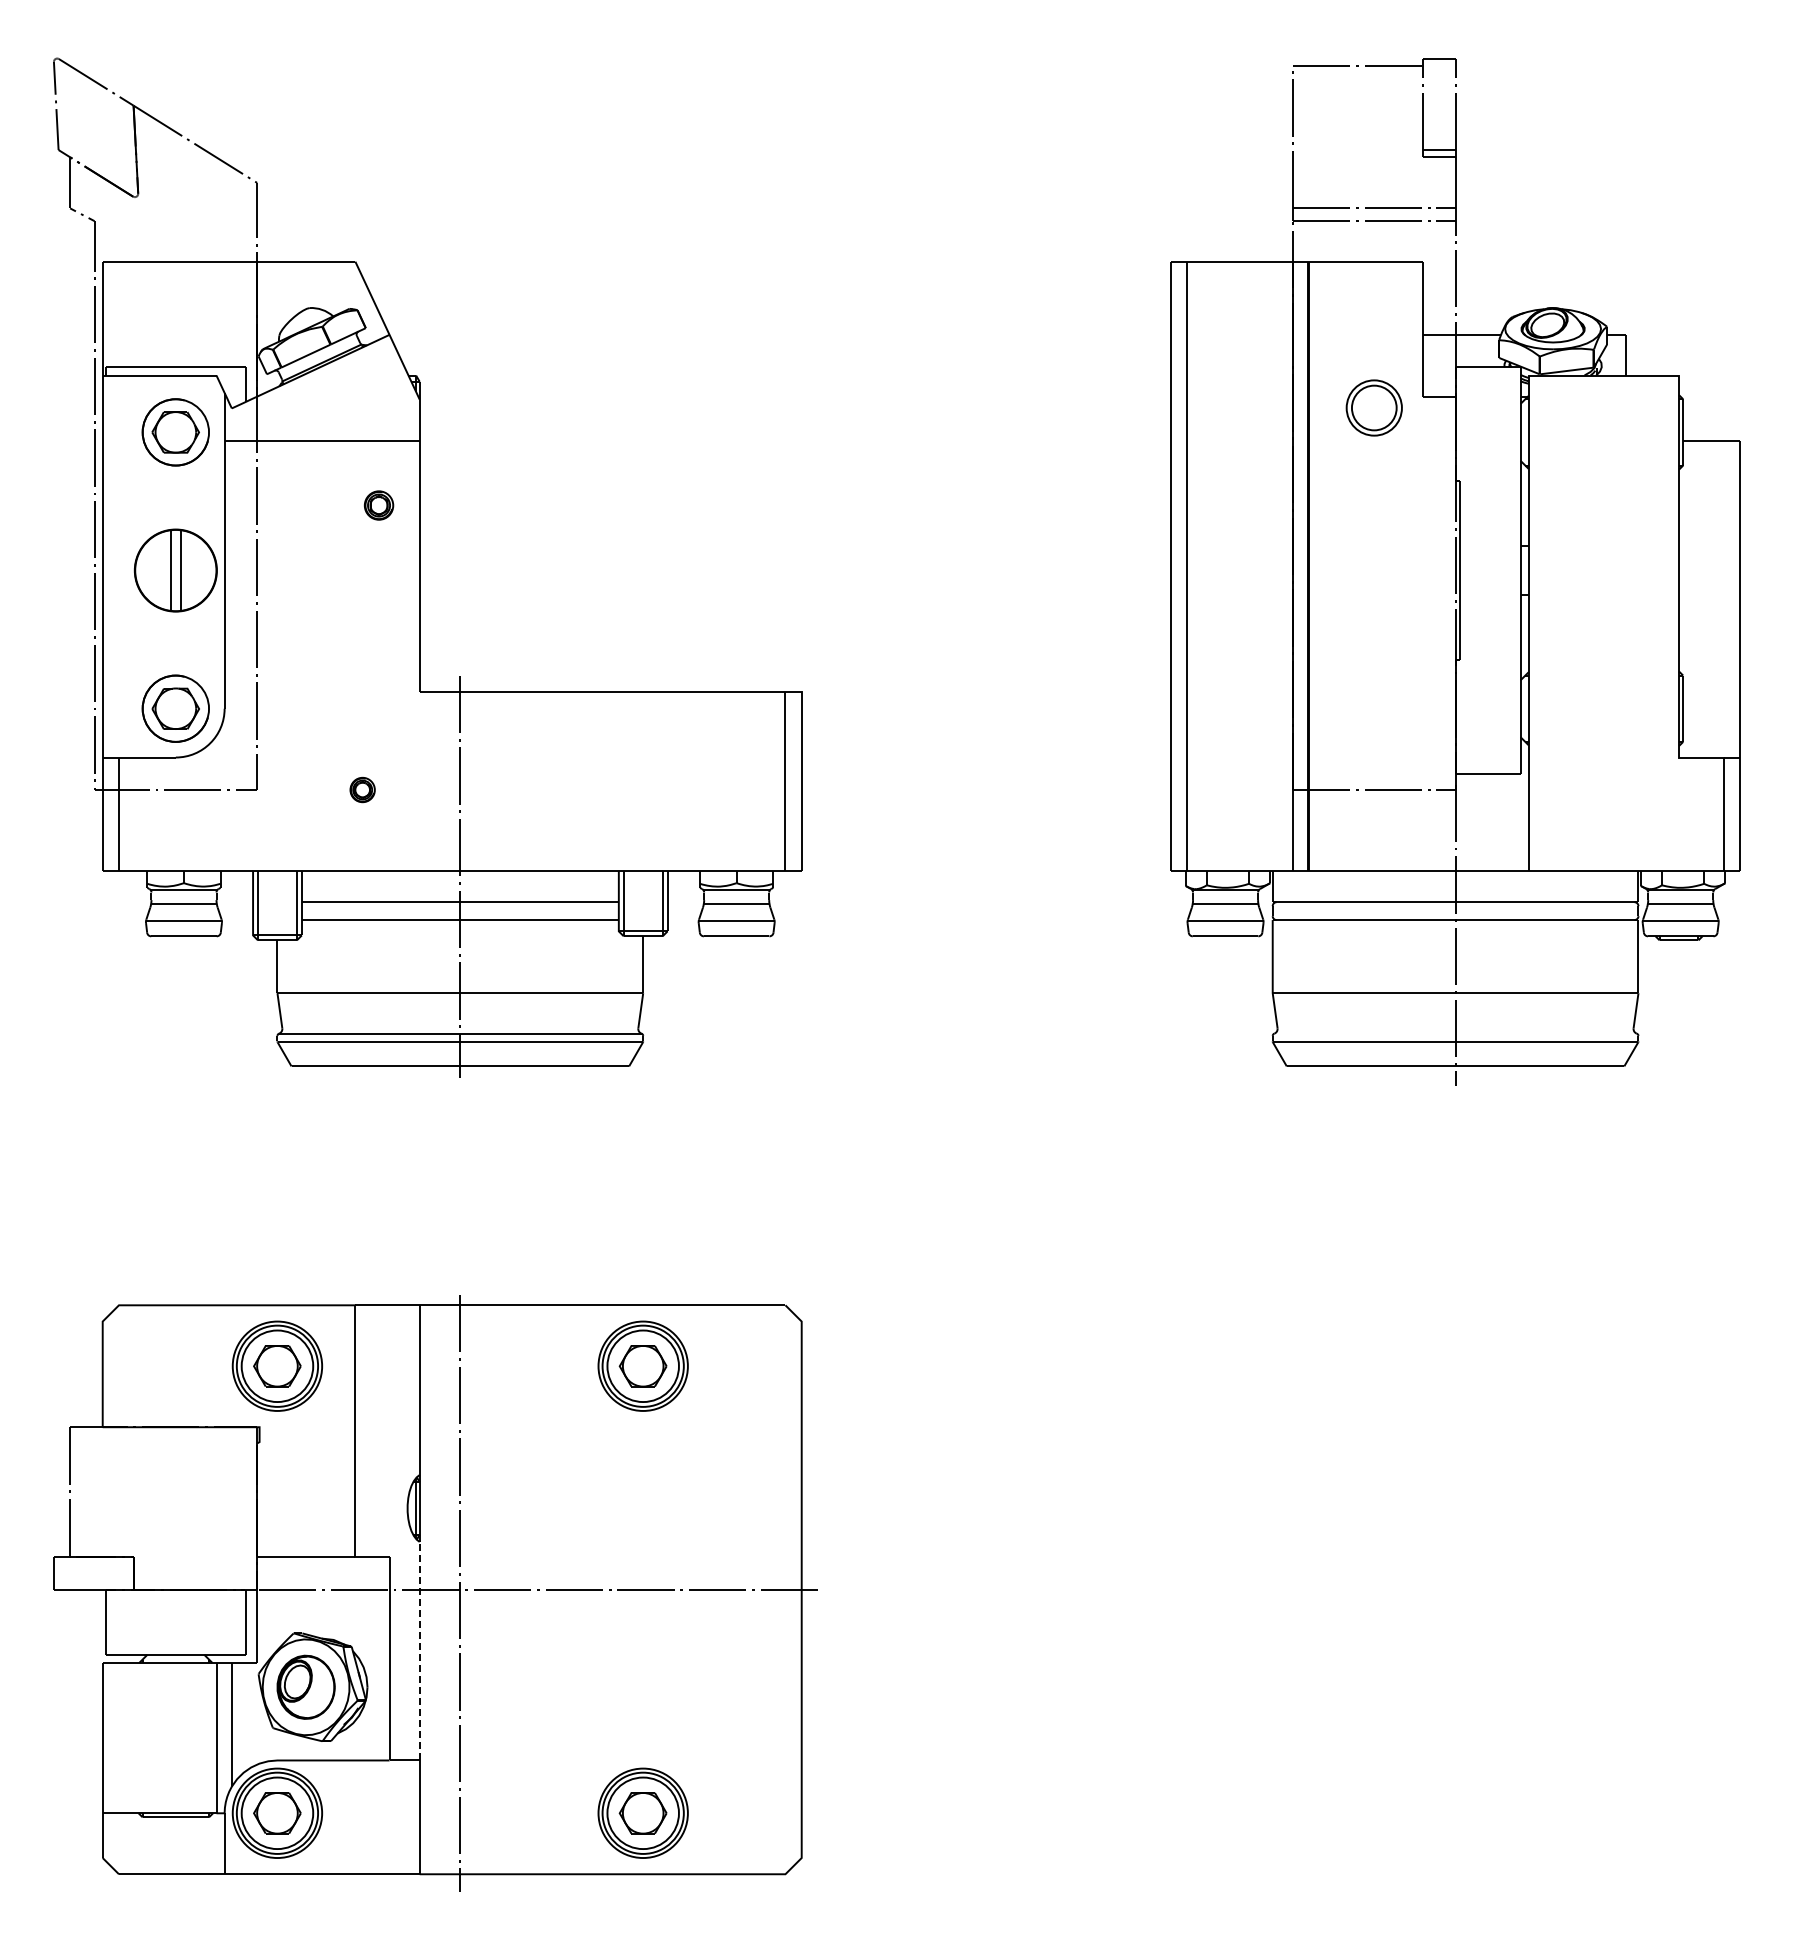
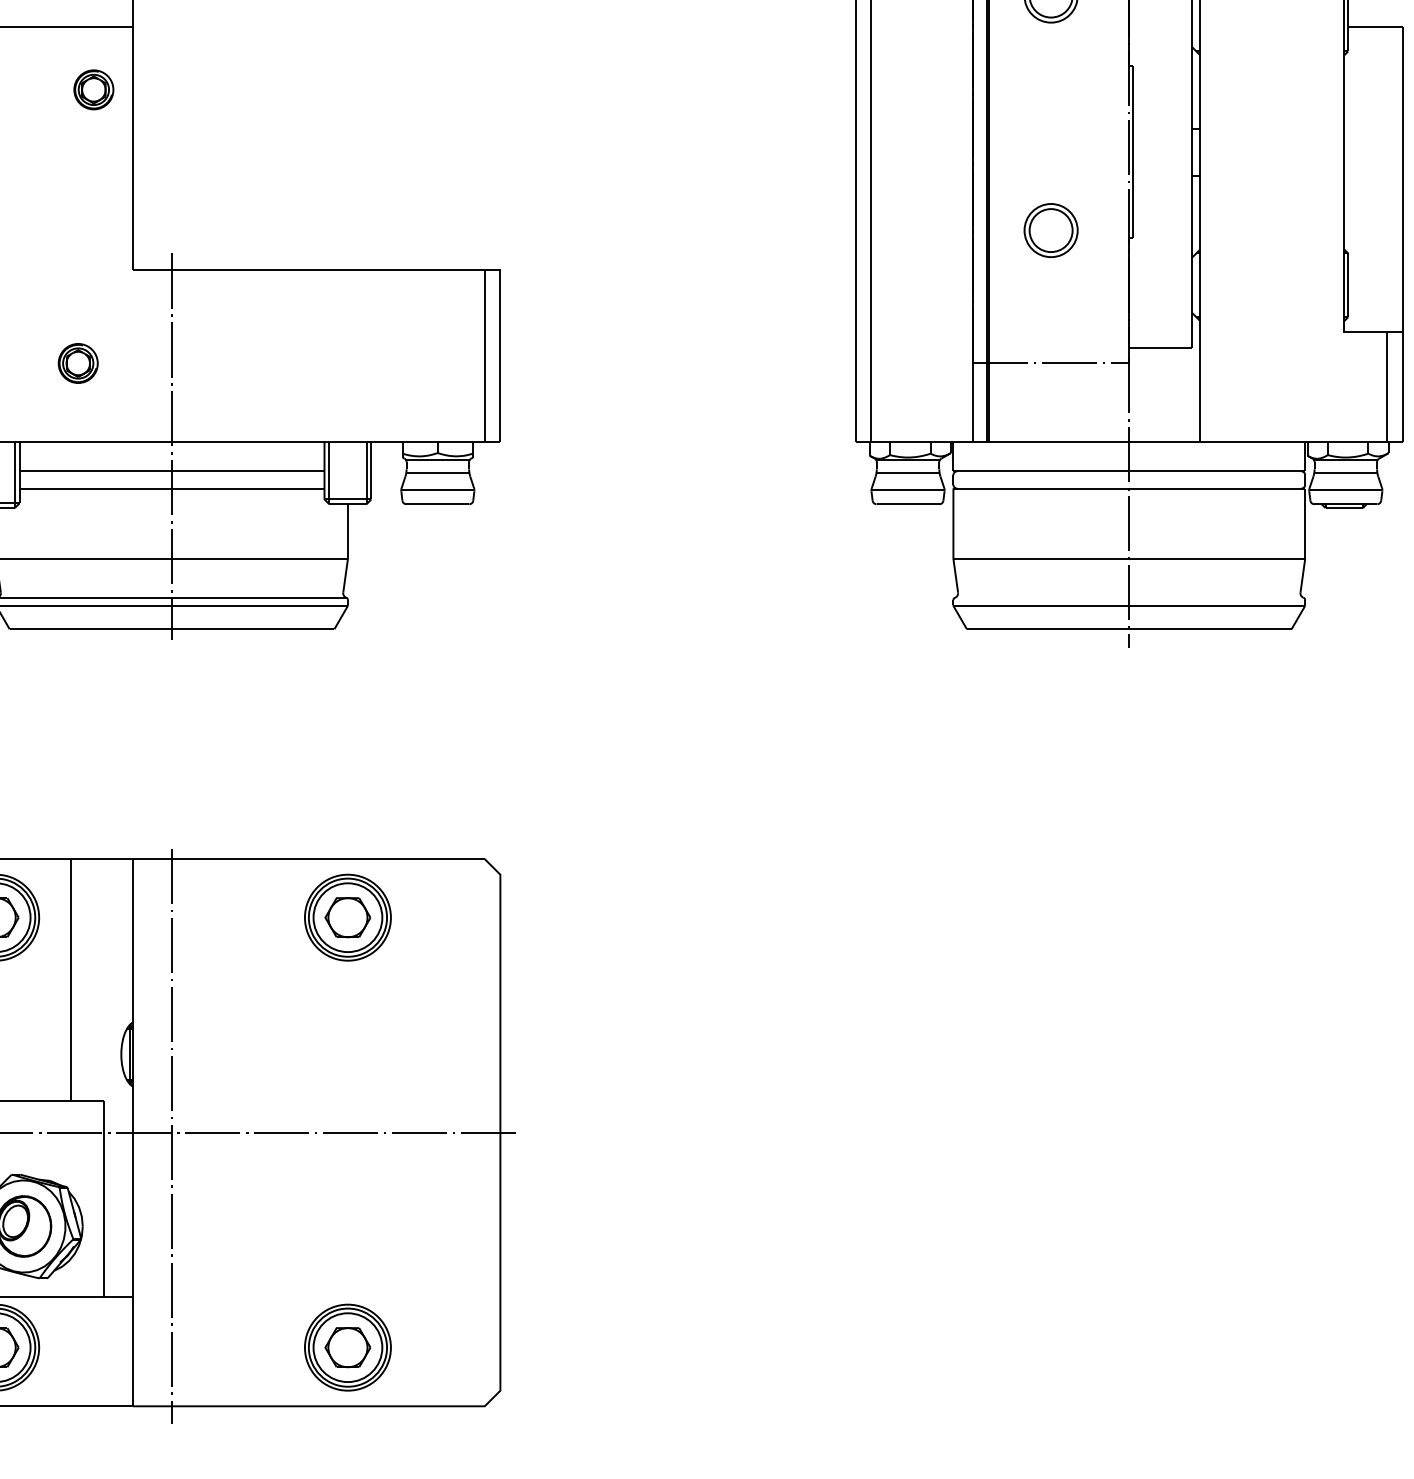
part: (378, 505) -> (93, 89), size x1.43
part: (1373, 651) -> (1050, 230), added
part: (362, 789) -> (77, 362), size x1.67
line: (419, 1650) -> (132, 1191), dashed -> solid

